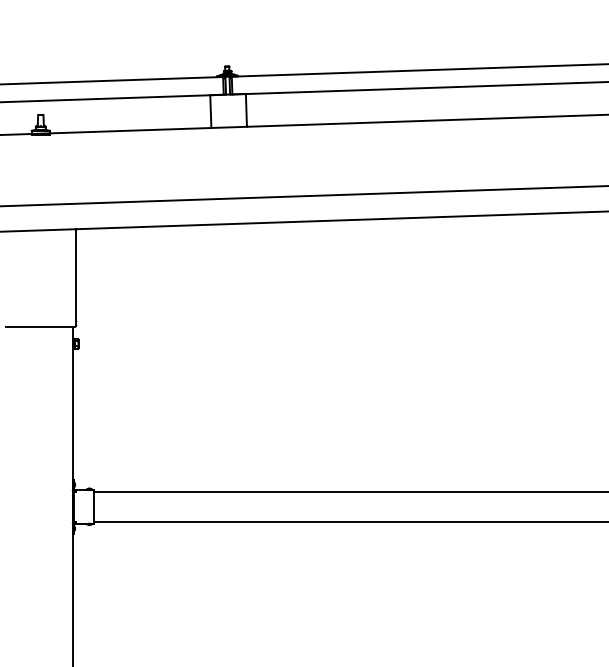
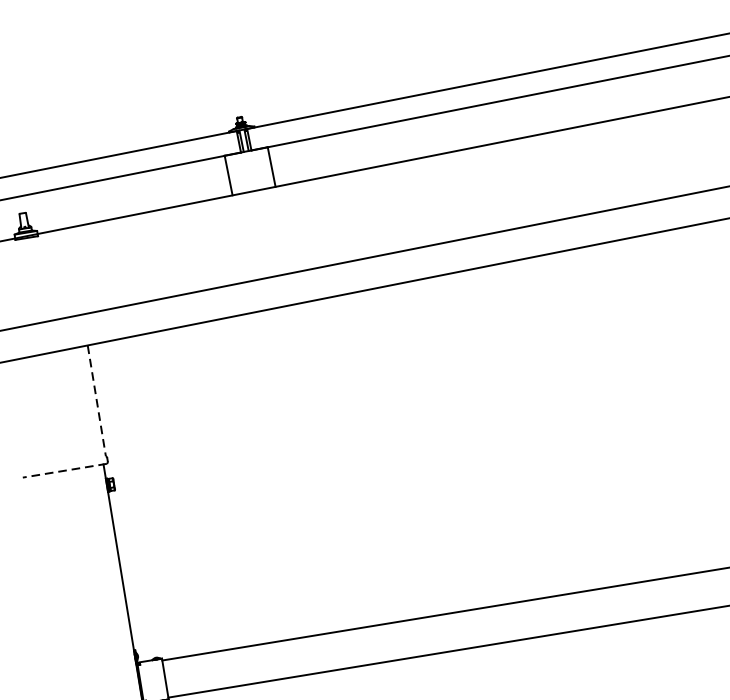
line: (75, 274) -> (96, 400), solid -> dashed
line: (40, 326) -> (64, 470), solid -> dashed

